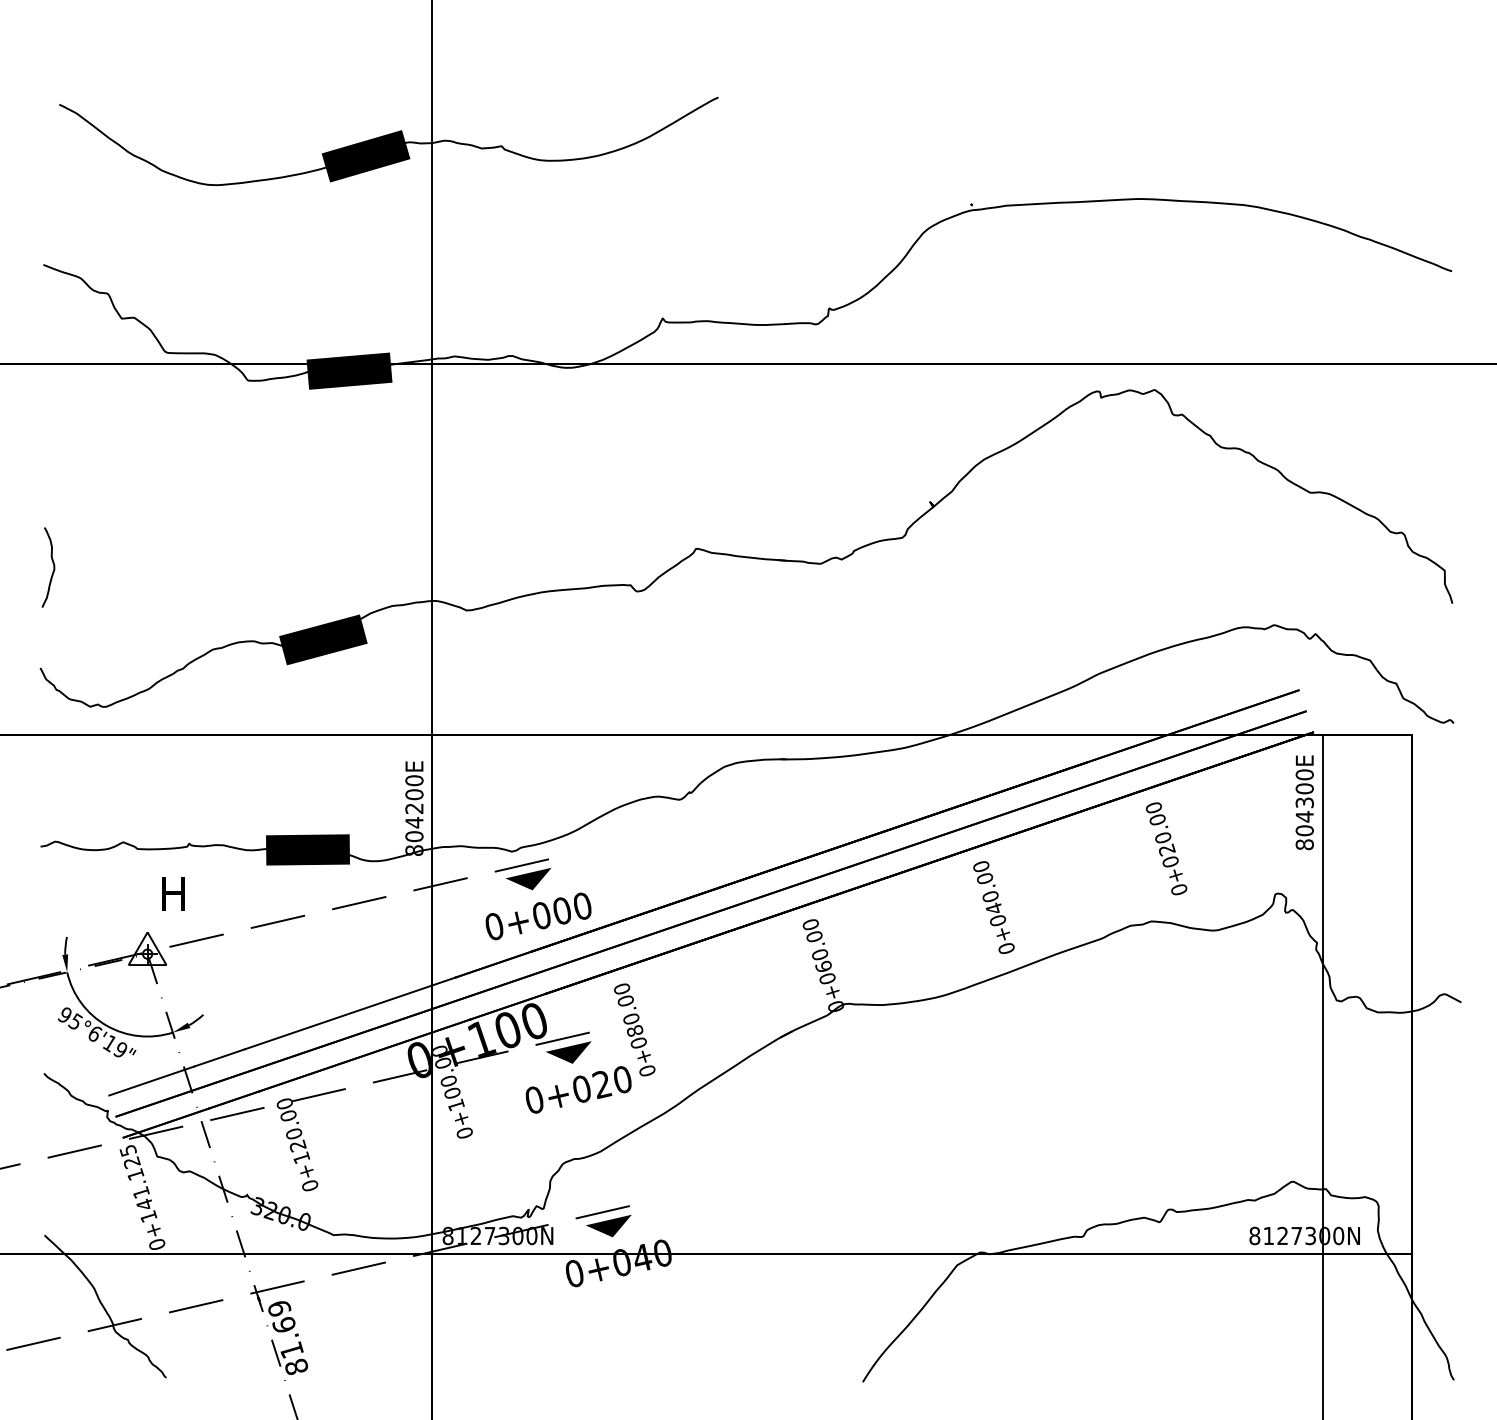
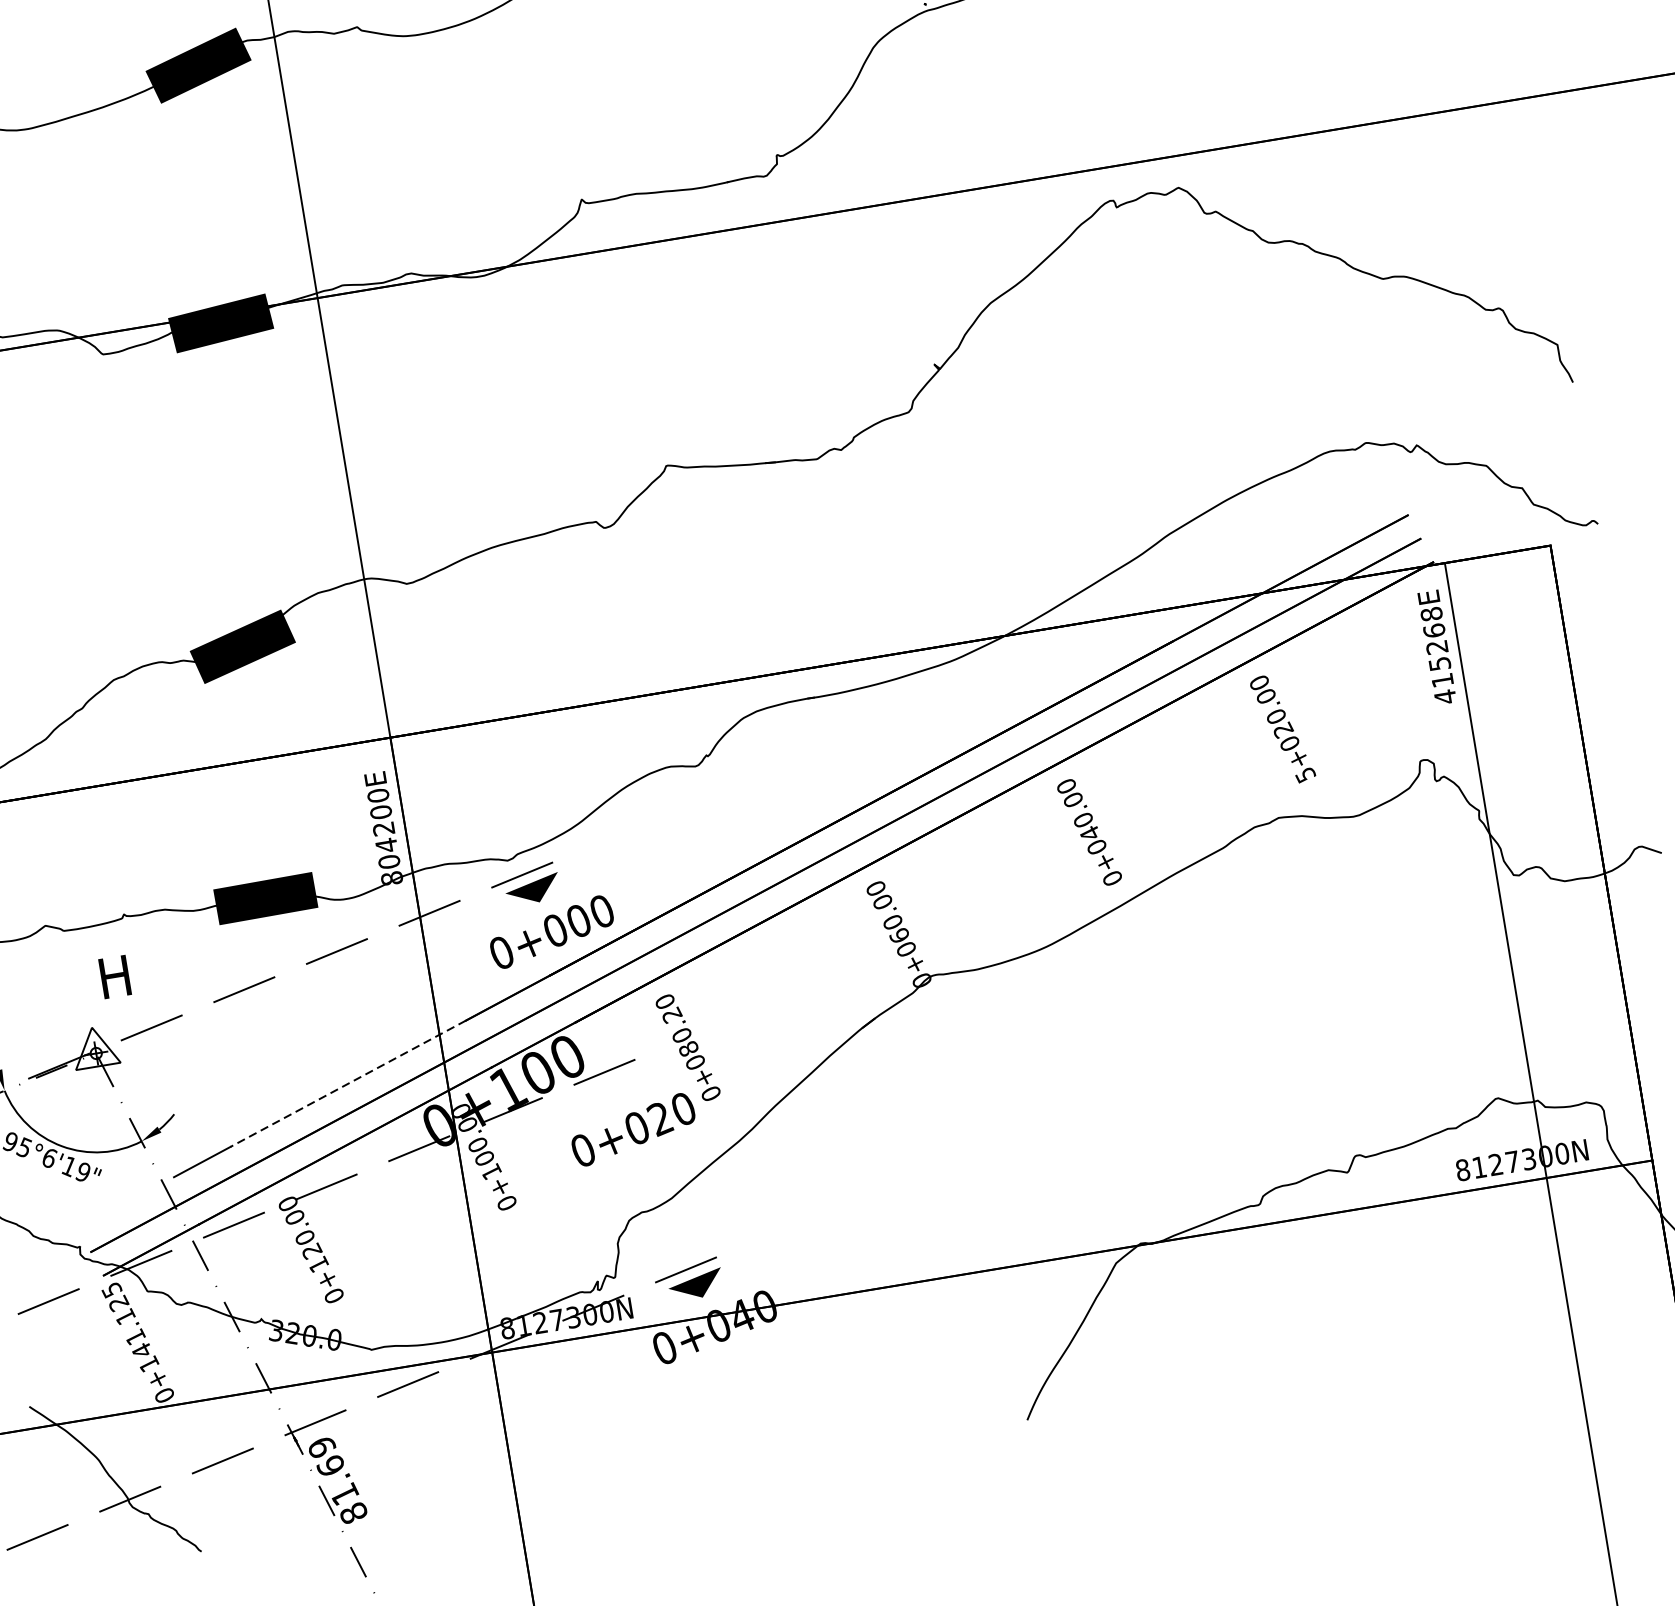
text: (1304, 809) -> (1438, 655), 804300E -> 415268E
text: (1178, 889) -> (1304, 774), 0+020.00 -> 5+020.00
text: (625, 1000) -> (671, 1014), 0+080.00 -> 0+080.20
line: (350, 1013) -> (348, 1083), solid -> dashed
part: (568, 1052) -> (614, 1087), removed
line: (151, 1080) -> (125, 1202), removed

